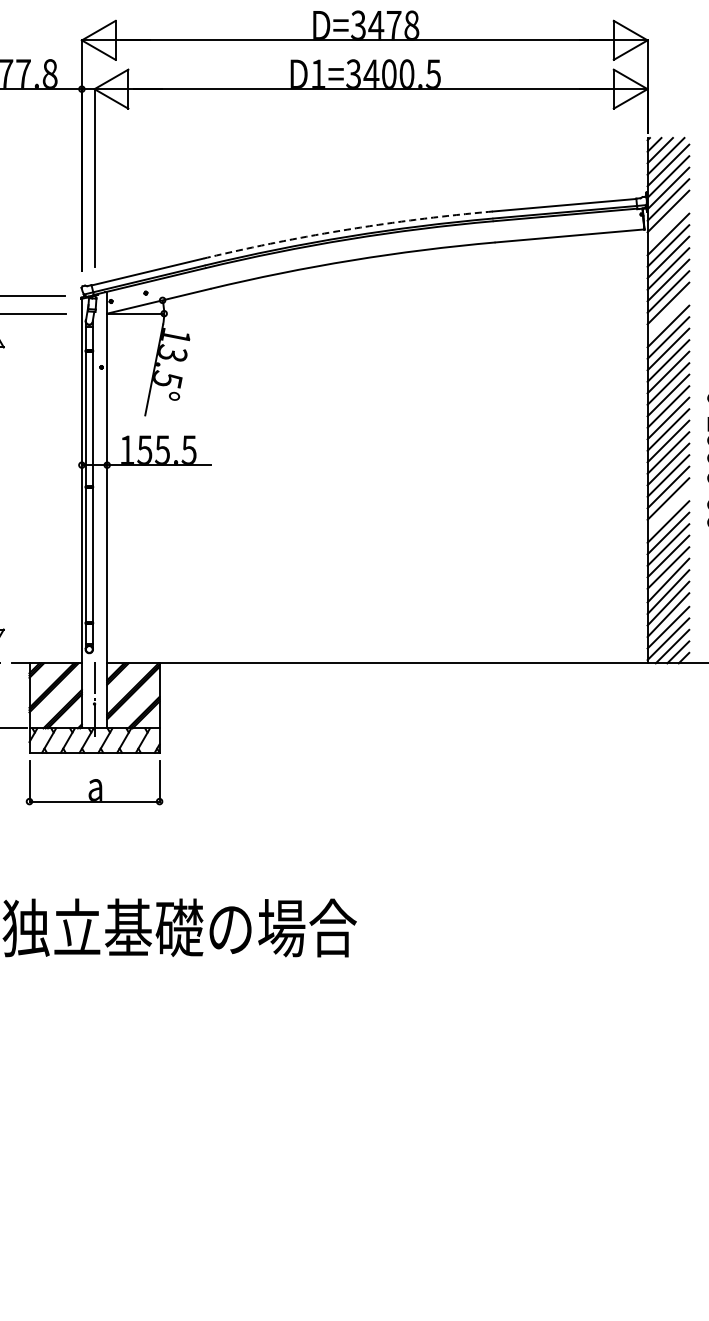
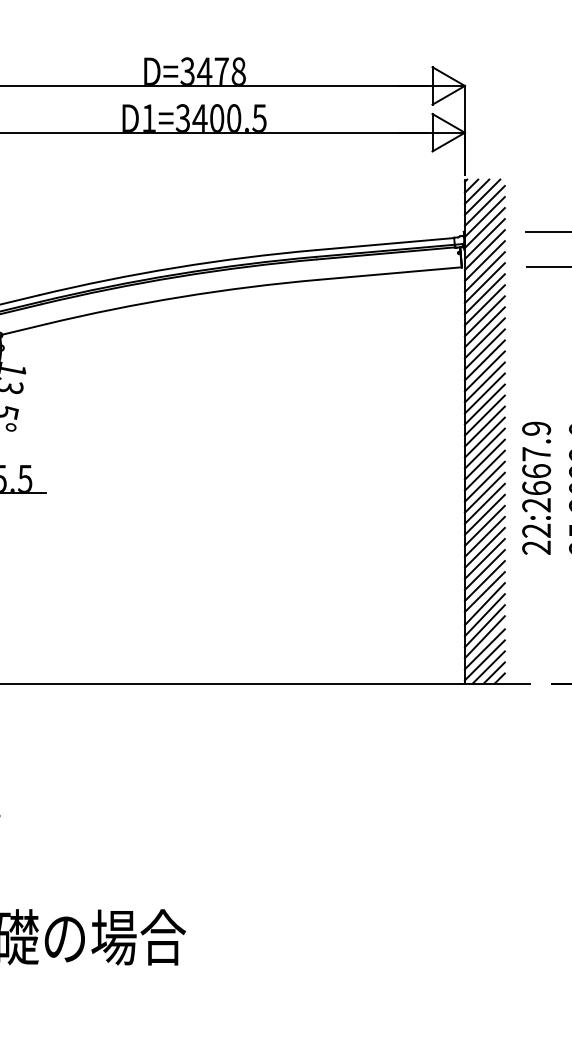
line: (668, 222) -> (484, 260), added
arc: (347, 229) -> (177, 267), dashed -> solid
line: (668, 314) -> (484, 348), added
line: (668, 510) -> (484, 536), added

